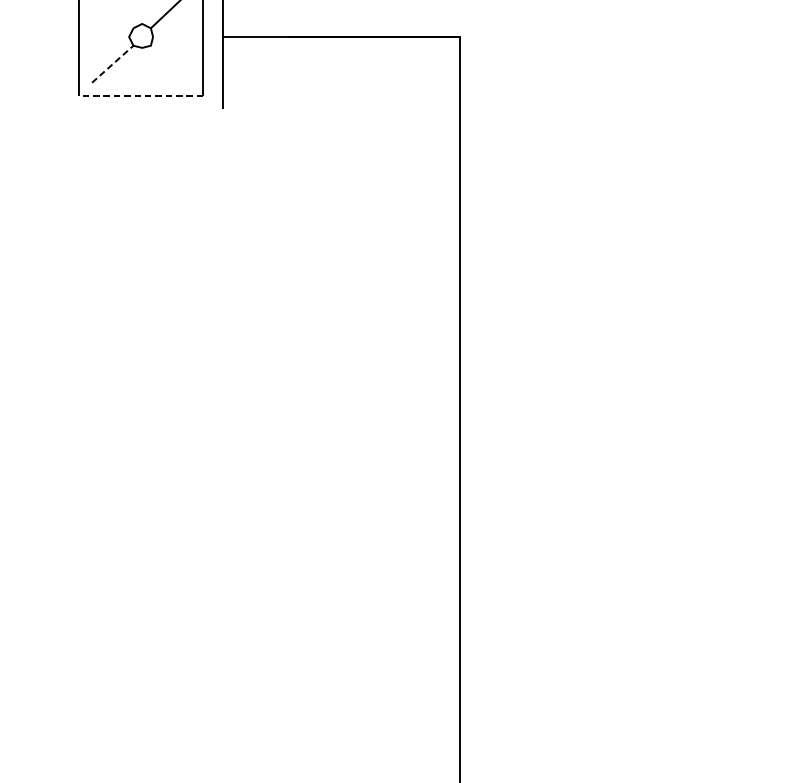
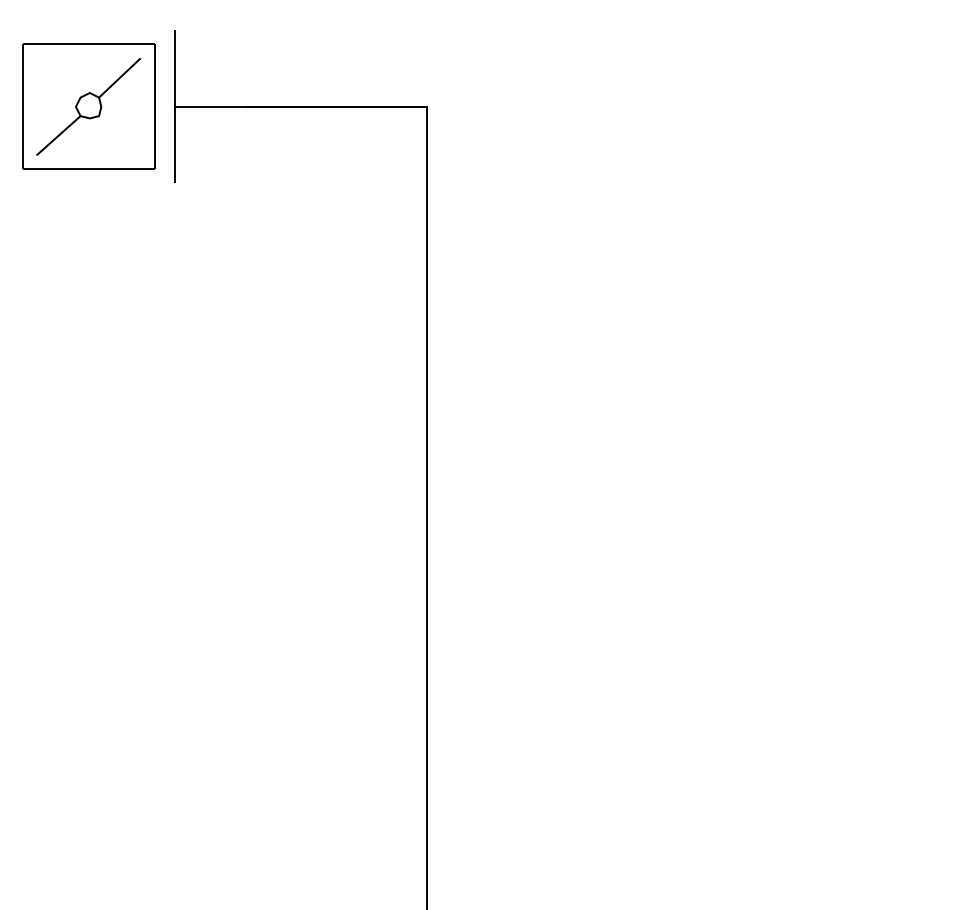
line: (112, 63) -> (58, 135), dashed -> solid
line: (140, 95) -> (88, 169), dashed -> solid

